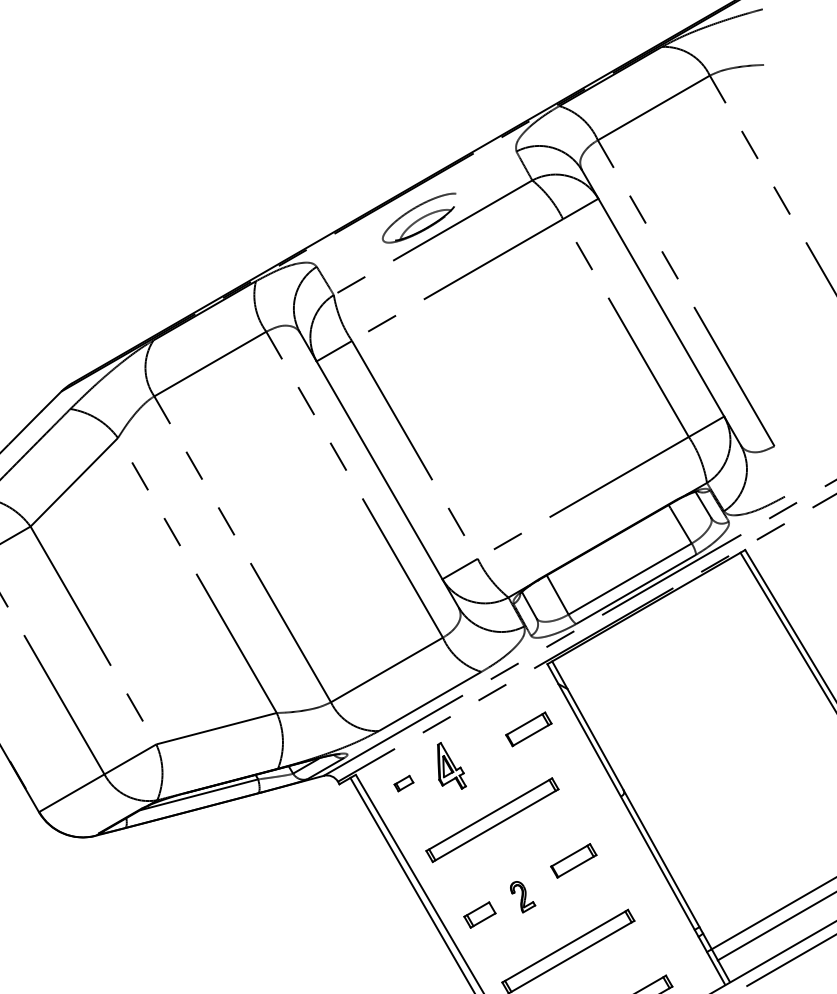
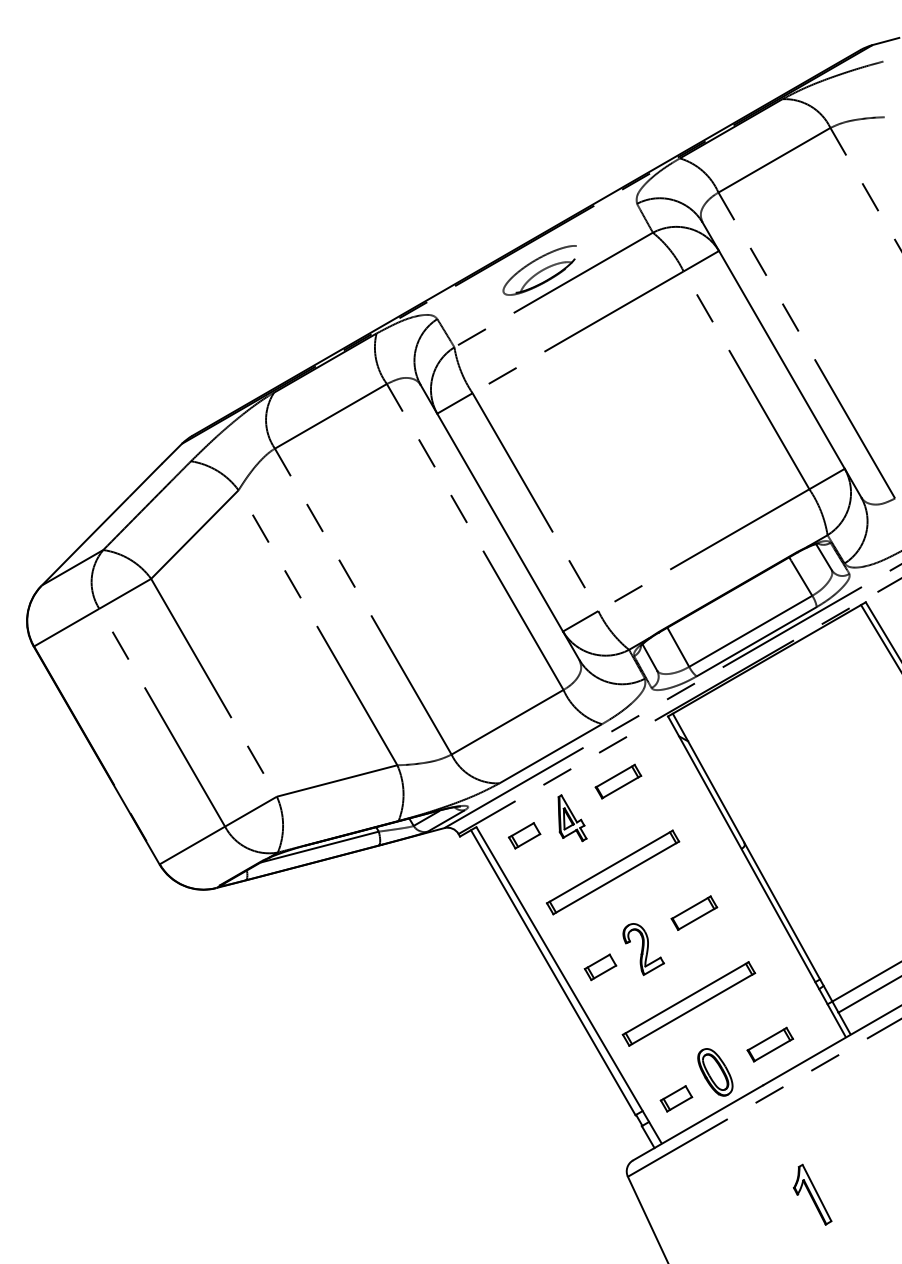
part: (528, 729) -> (618, 781), moved
part: (403, 783) -> (524, 835), size x1.67
part: (522, 897) -> (643, 949), size x1.67

